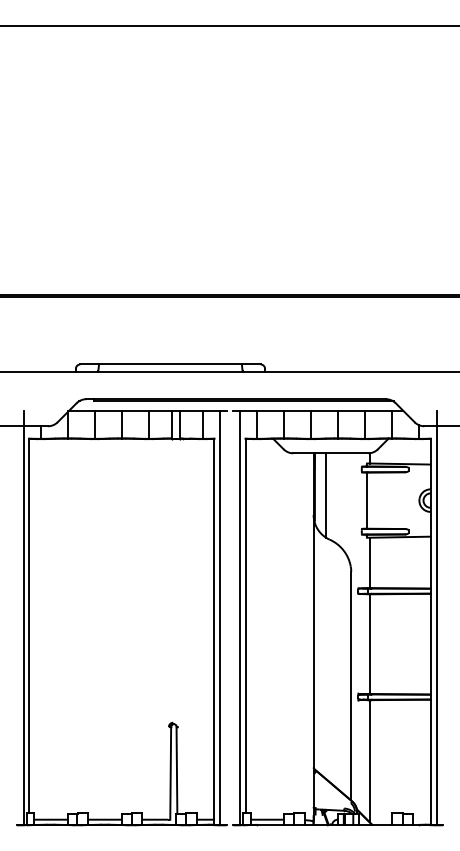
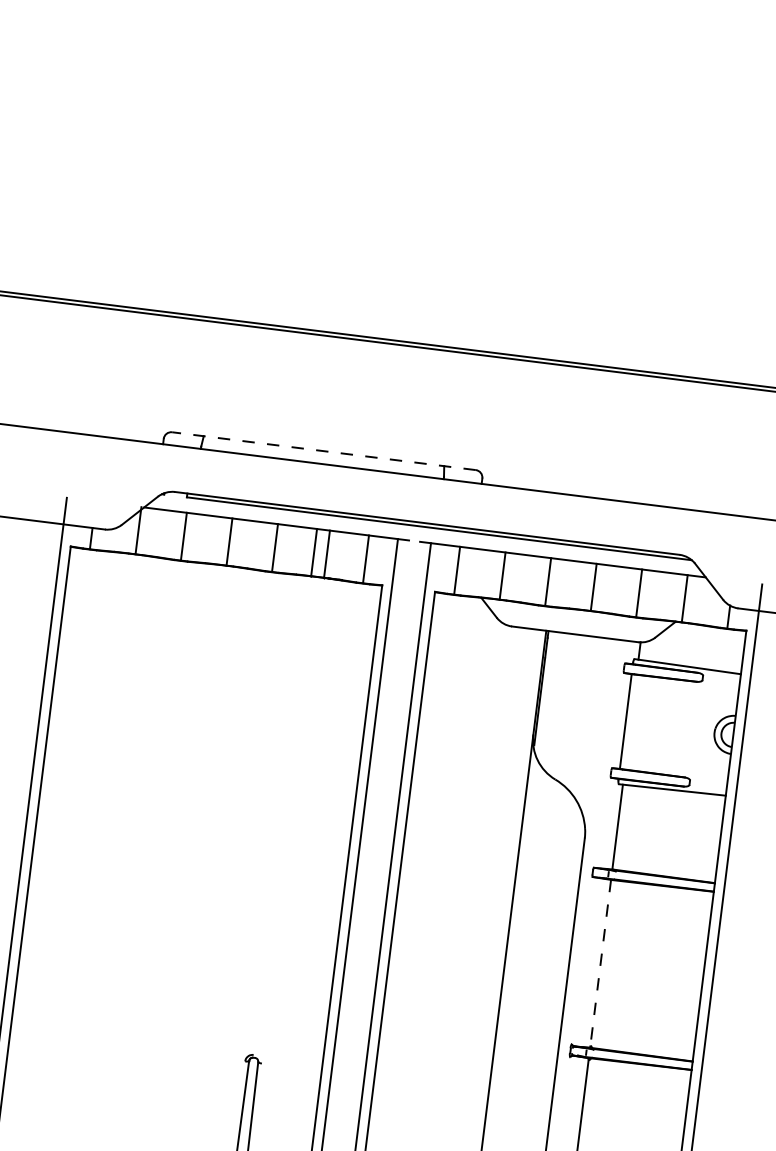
line: (169, 364) -> (322, 451), solid -> dashed
line: (325, 495) -> (557, 704), removed
line: (369, 644) -> (600, 964), solid -> dashed

